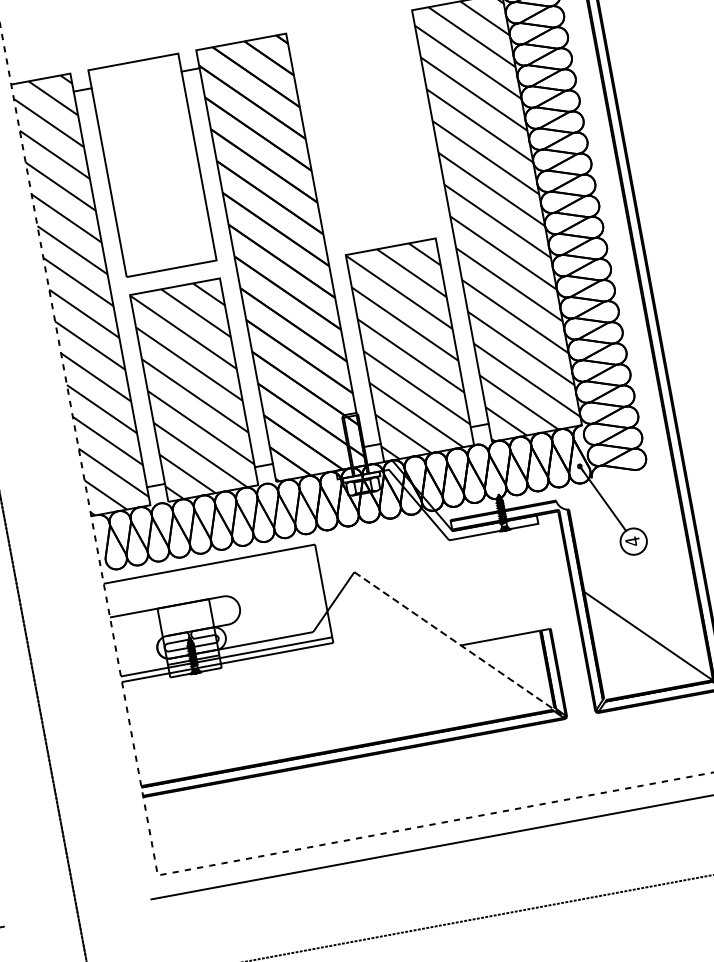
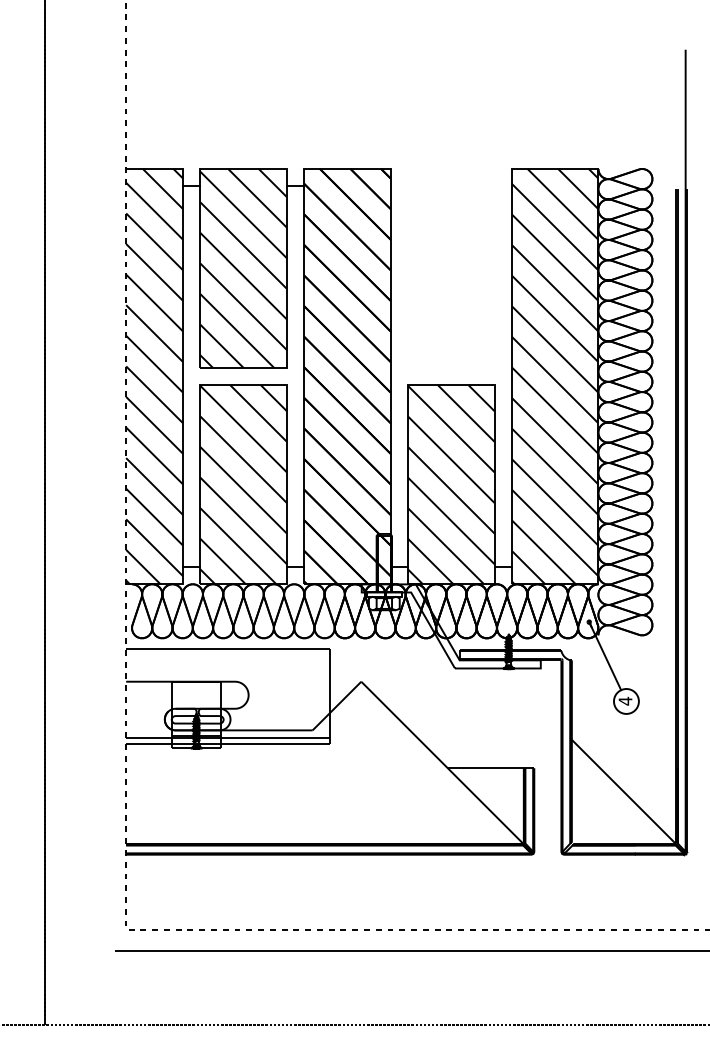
hatch: (152, 164) -> (243, 267), added
line: (459, 644) -> (446, 767), dashed -> solid

